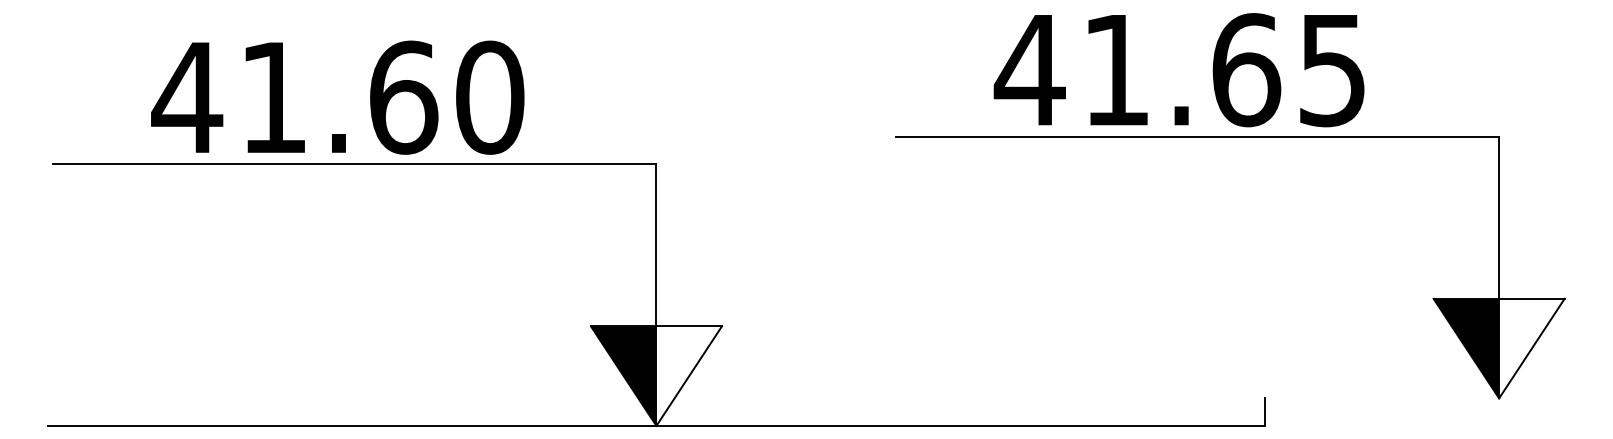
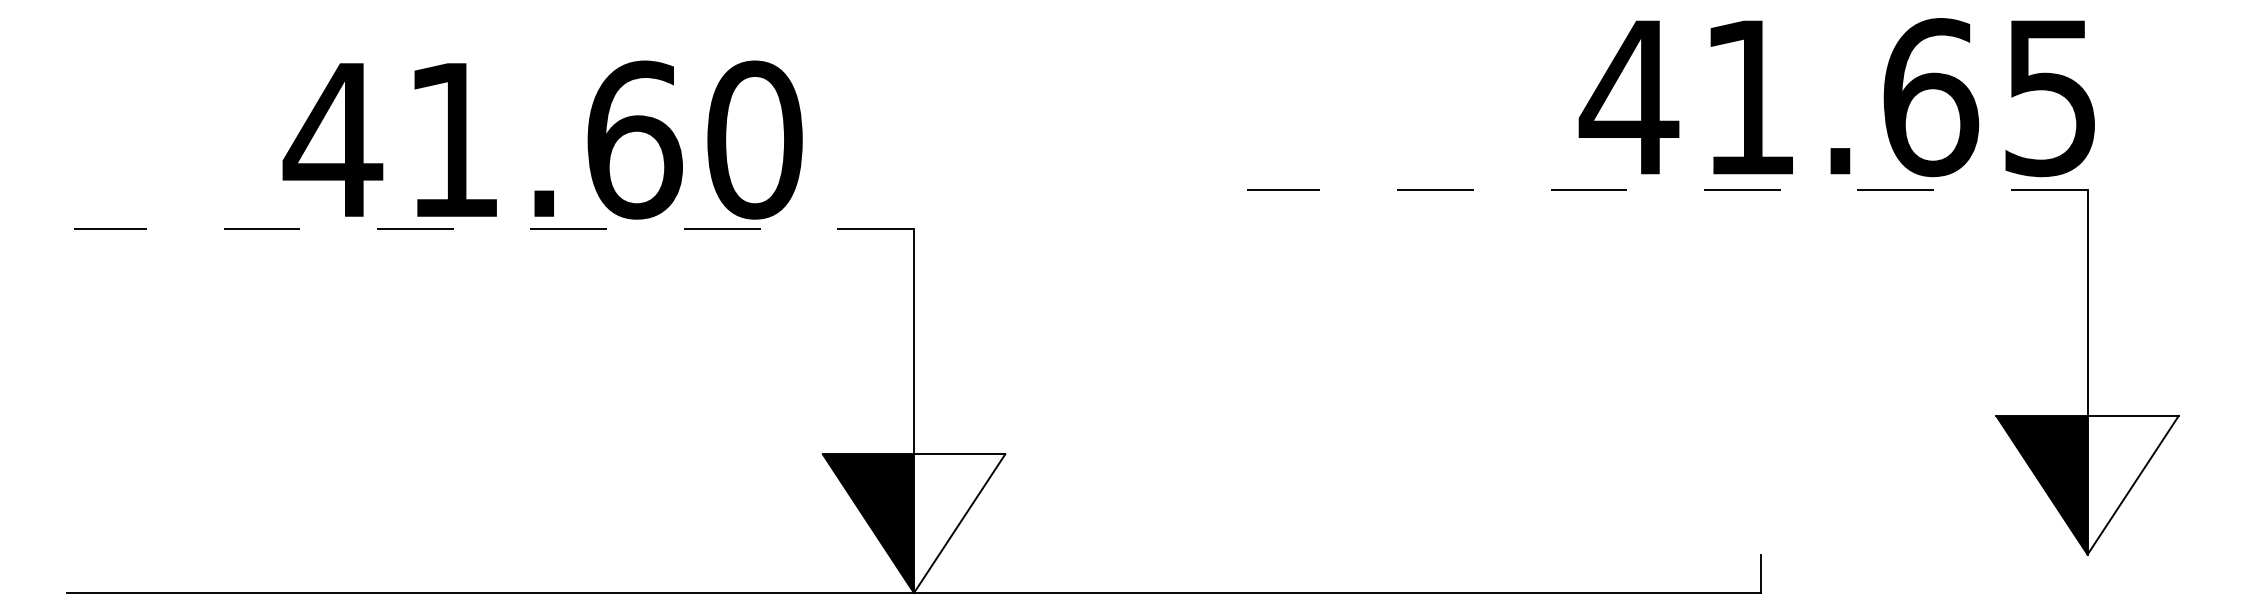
text: (1178, 70) -> (1836, 98), moved
text: (337, 97) -> (542, 139), moved
line: (1197, 136) -> (1667, 189), solid -> dashed
line: (354, 164) -> (493, 228), solid -> dashed

